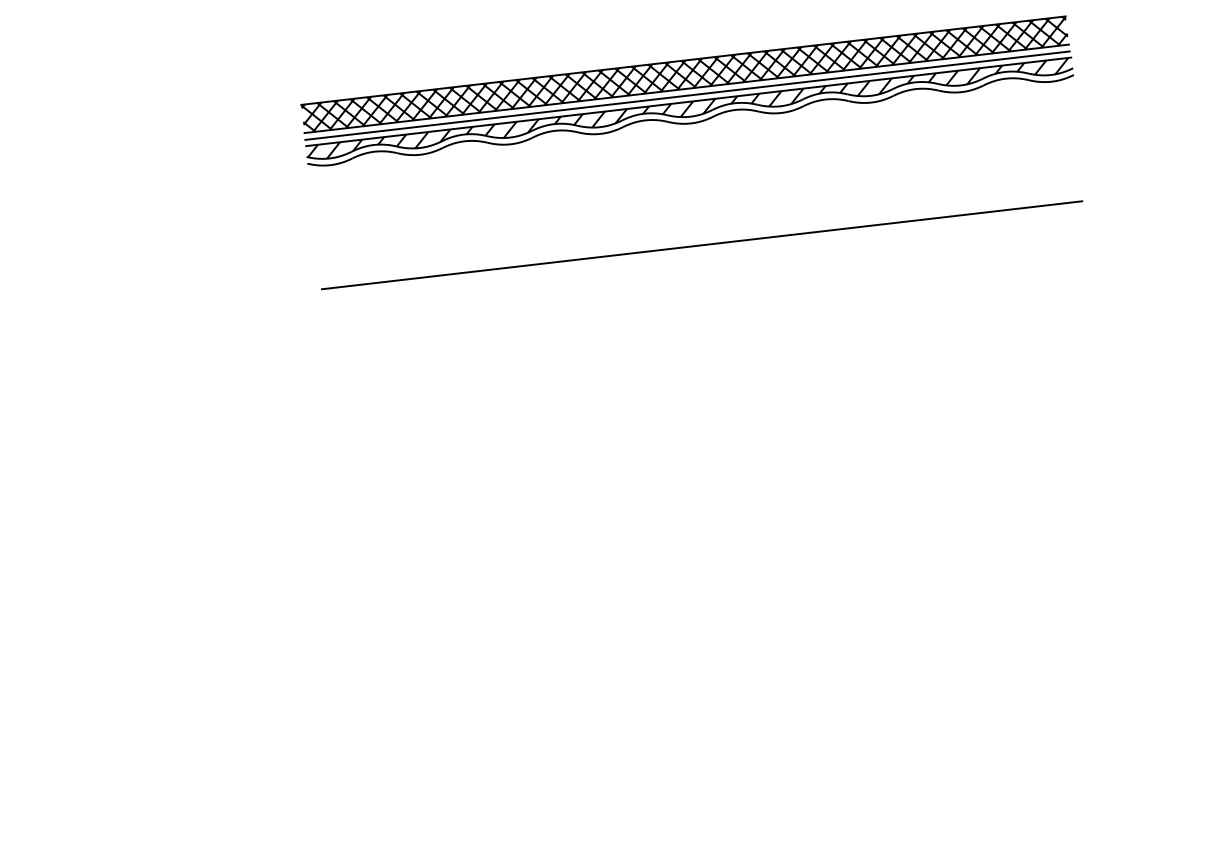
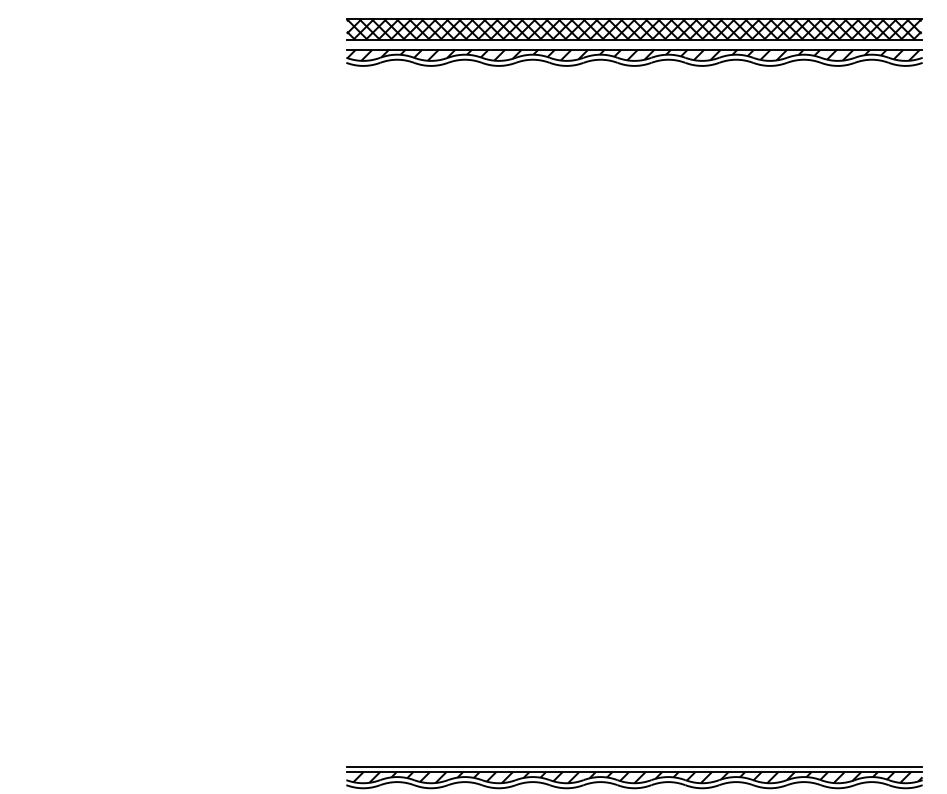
line: (686, 96) -> (633, 45), removed
line: (701, 245) -> (631, 157), removed

